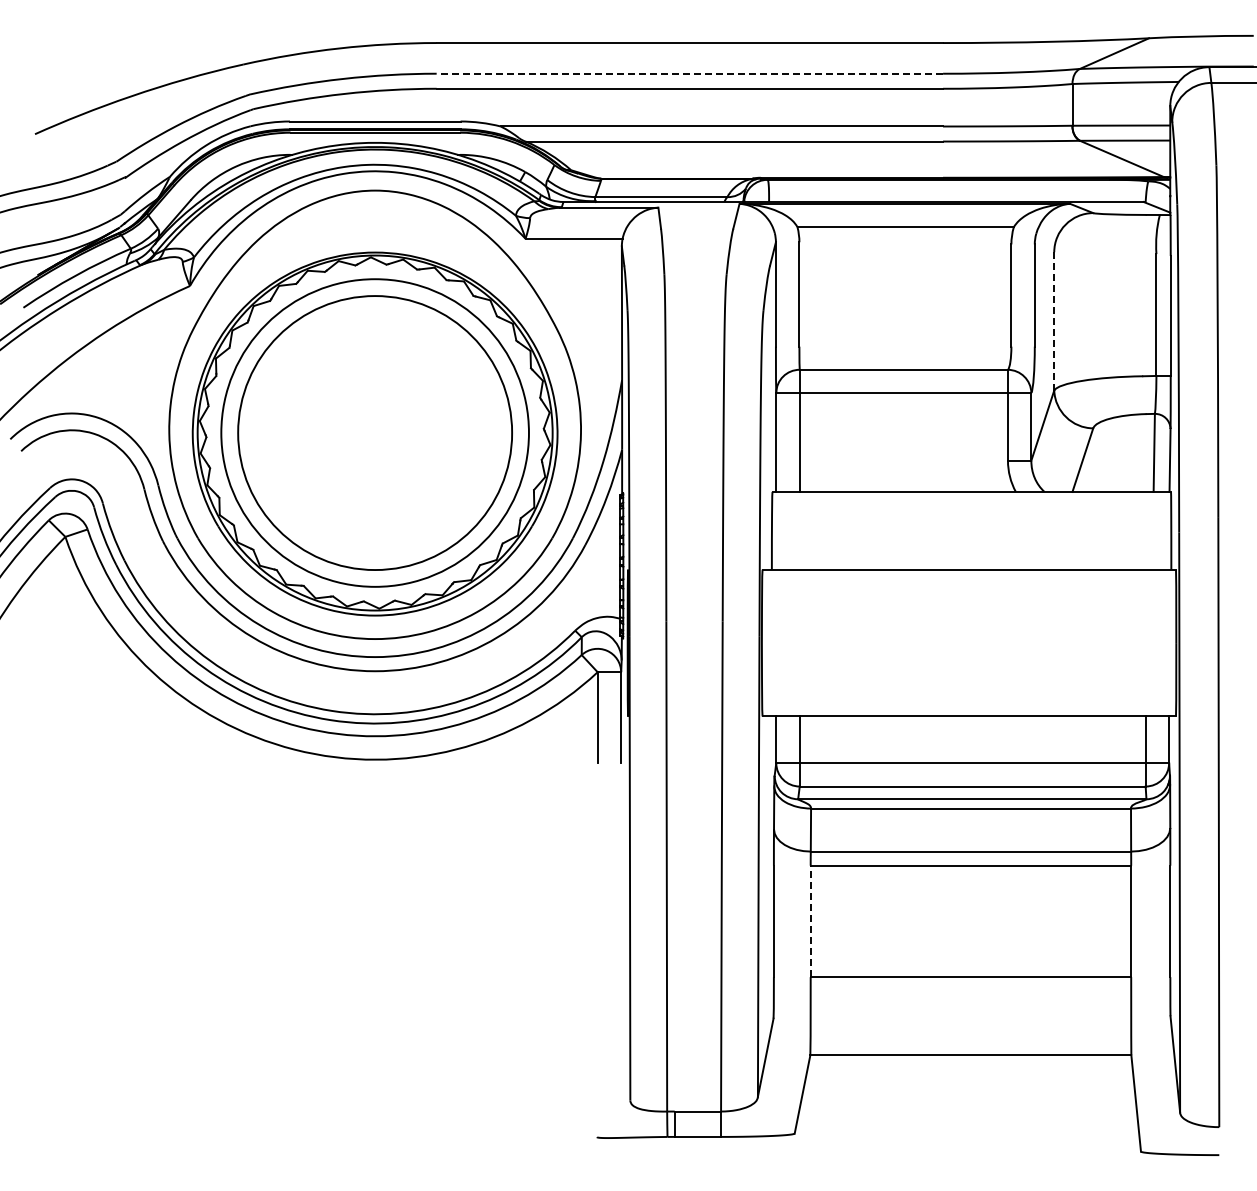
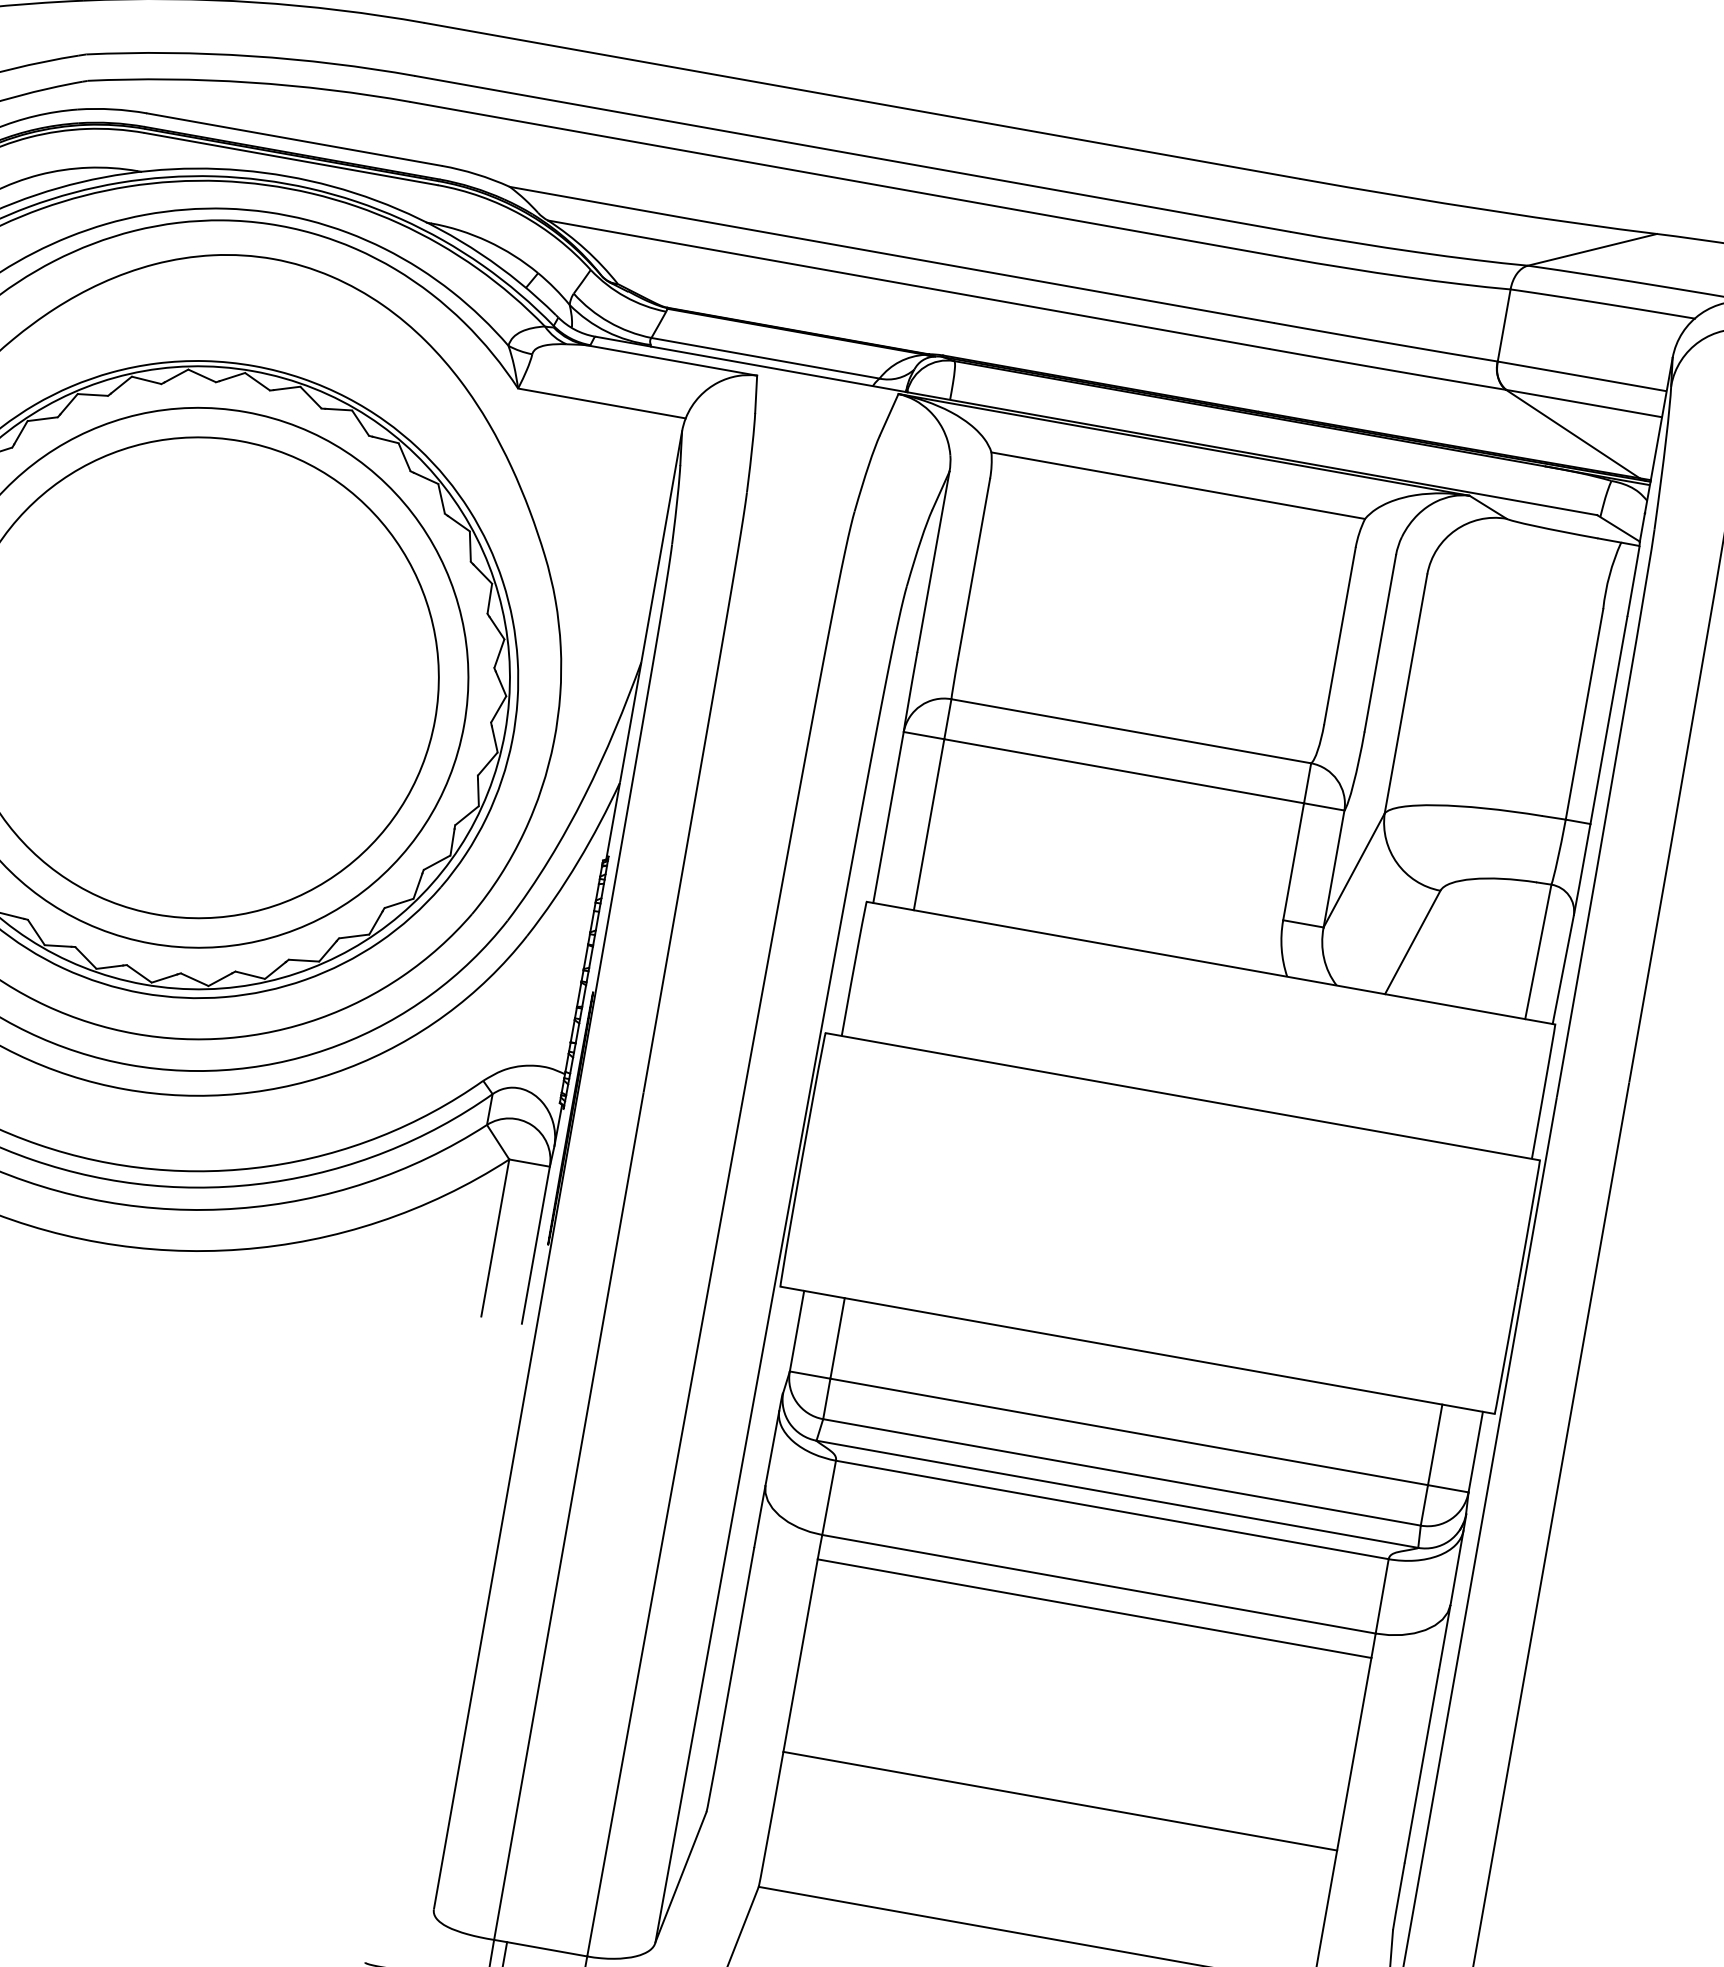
line: (689, 73) -> (852, 153), dashed -> solid
line: (1054, 321) -> (1406, 694), dashed -> solid
line: (810, 921) -> (800, 1655), dashed -> solid

